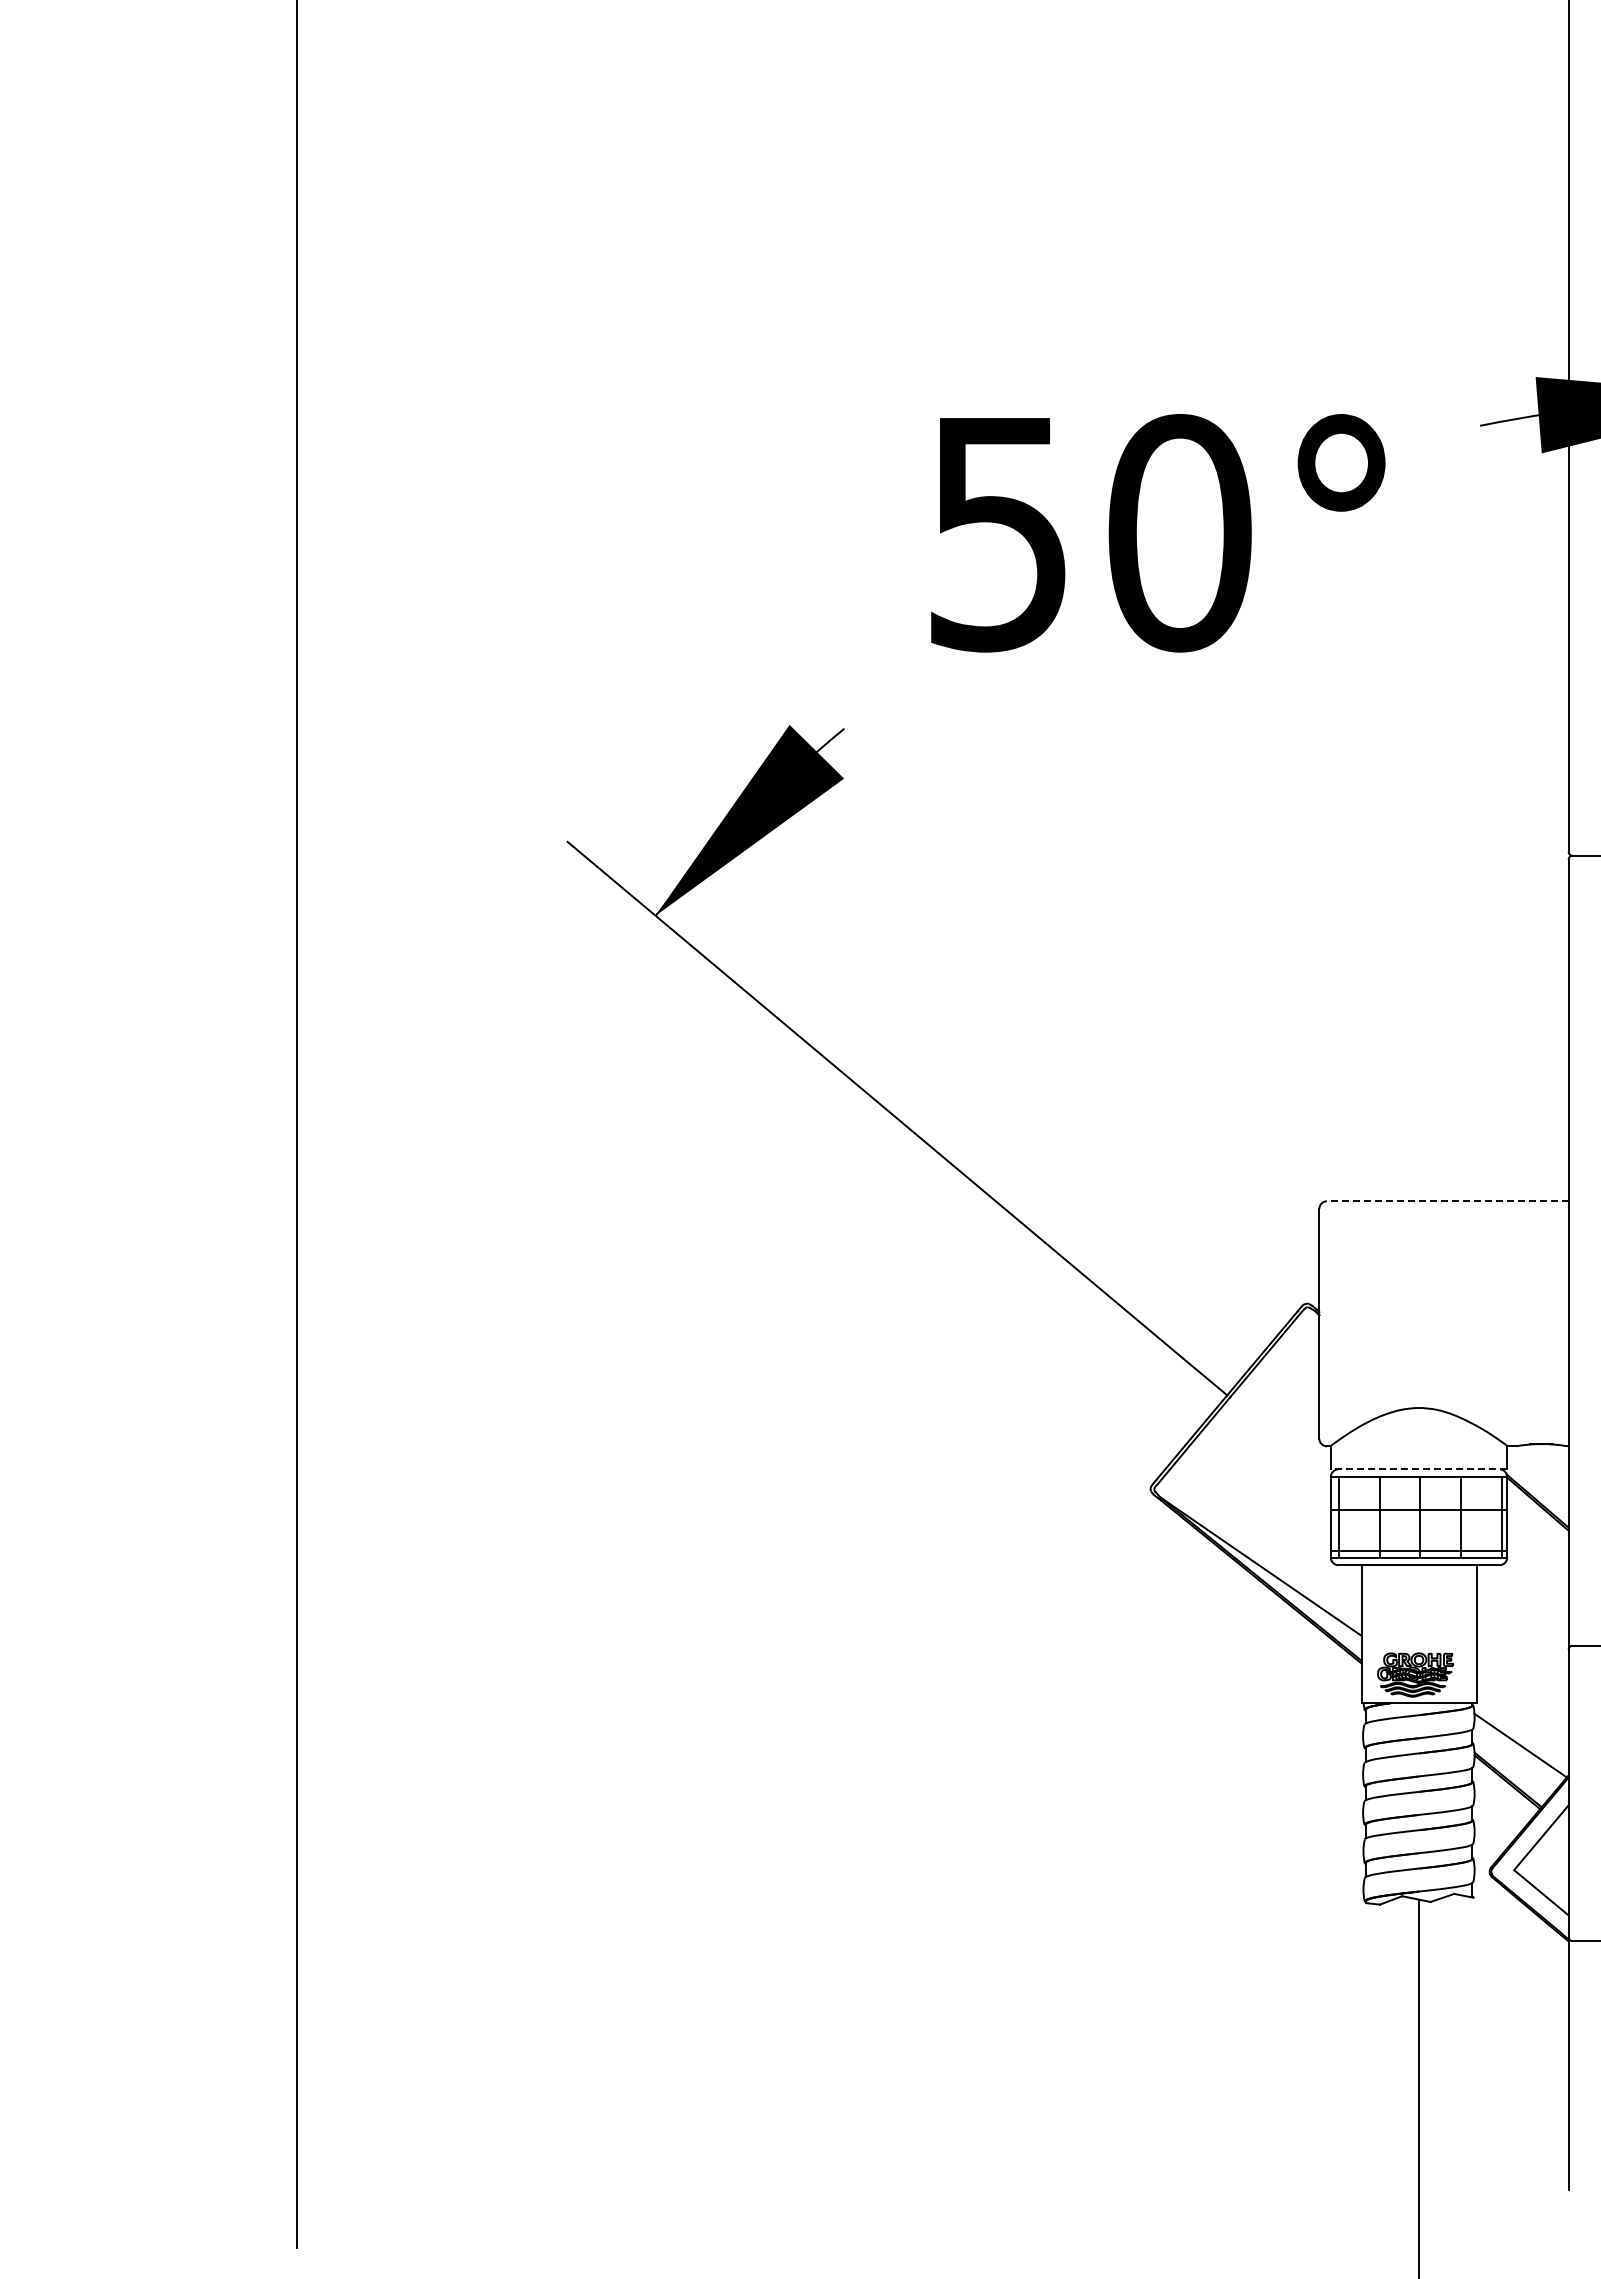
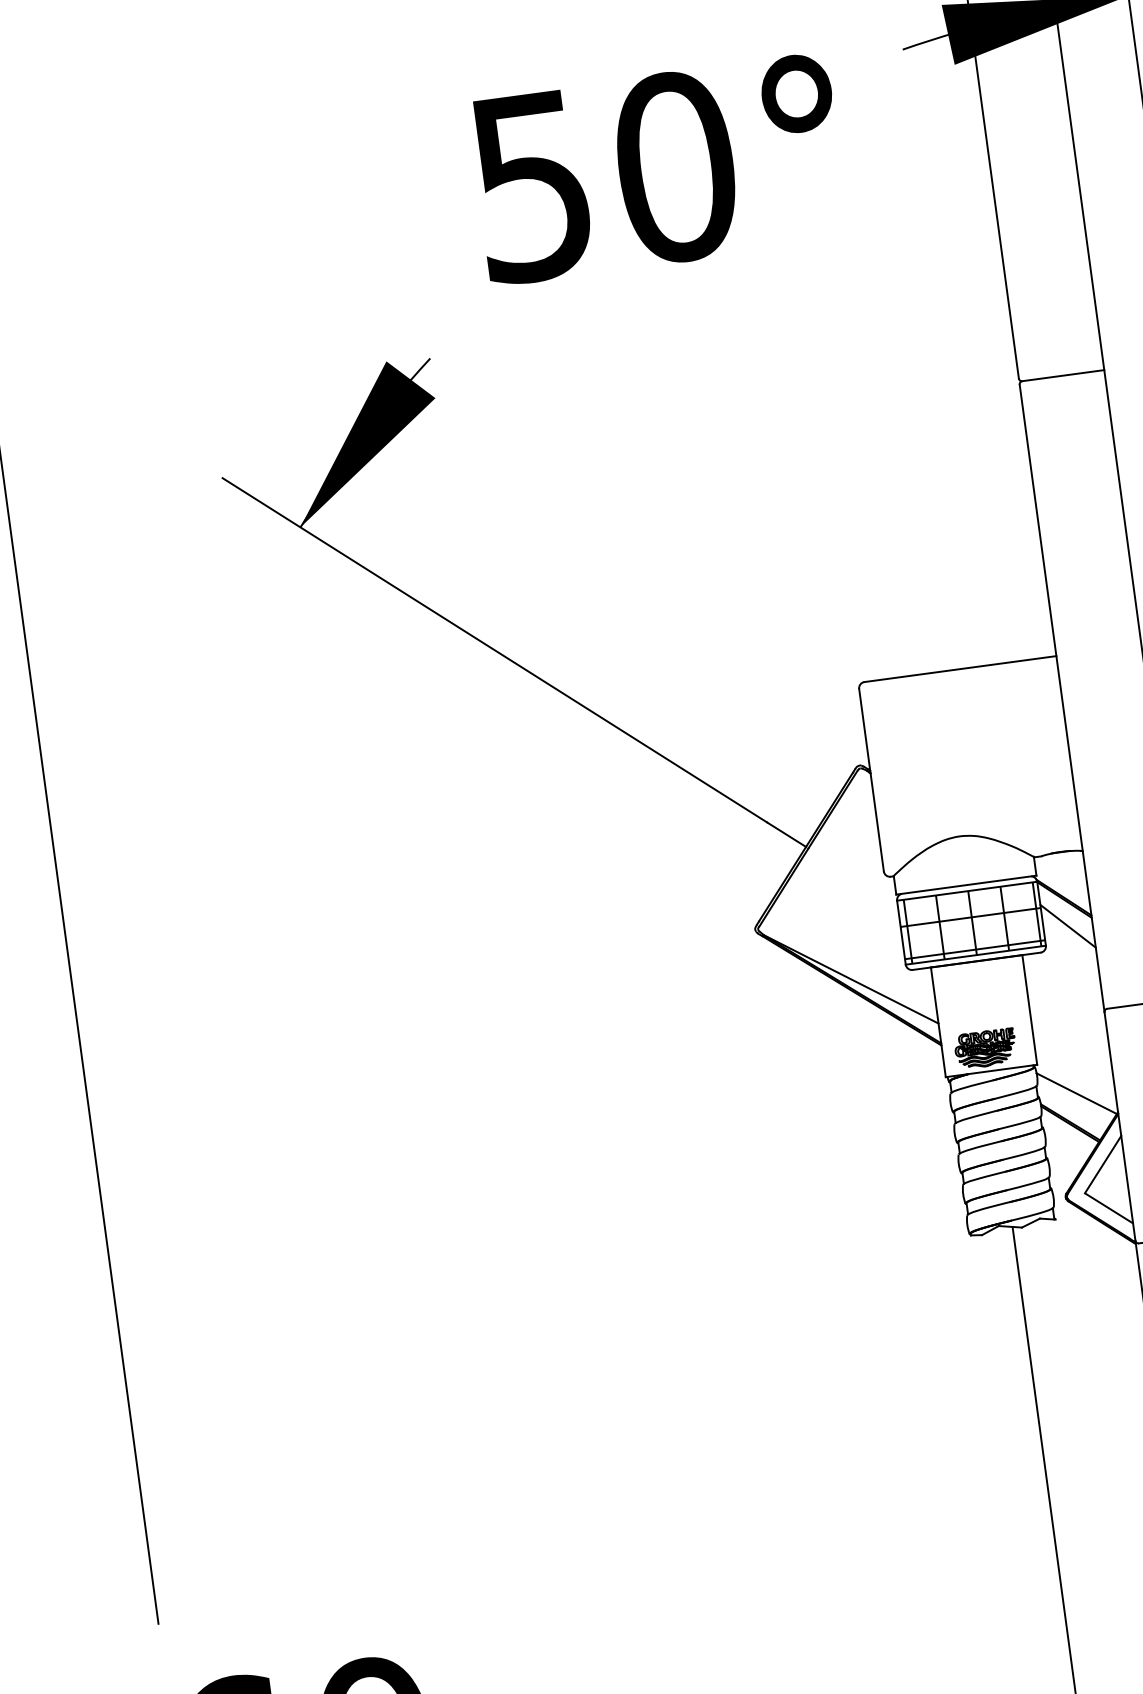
line: (1447, 1201) -> (960, 669), dashed -> solid
line: (1418, 1469) -> (965, 885), dashed -> solid
line: (1537, 1537) -> (1067, 926), added

